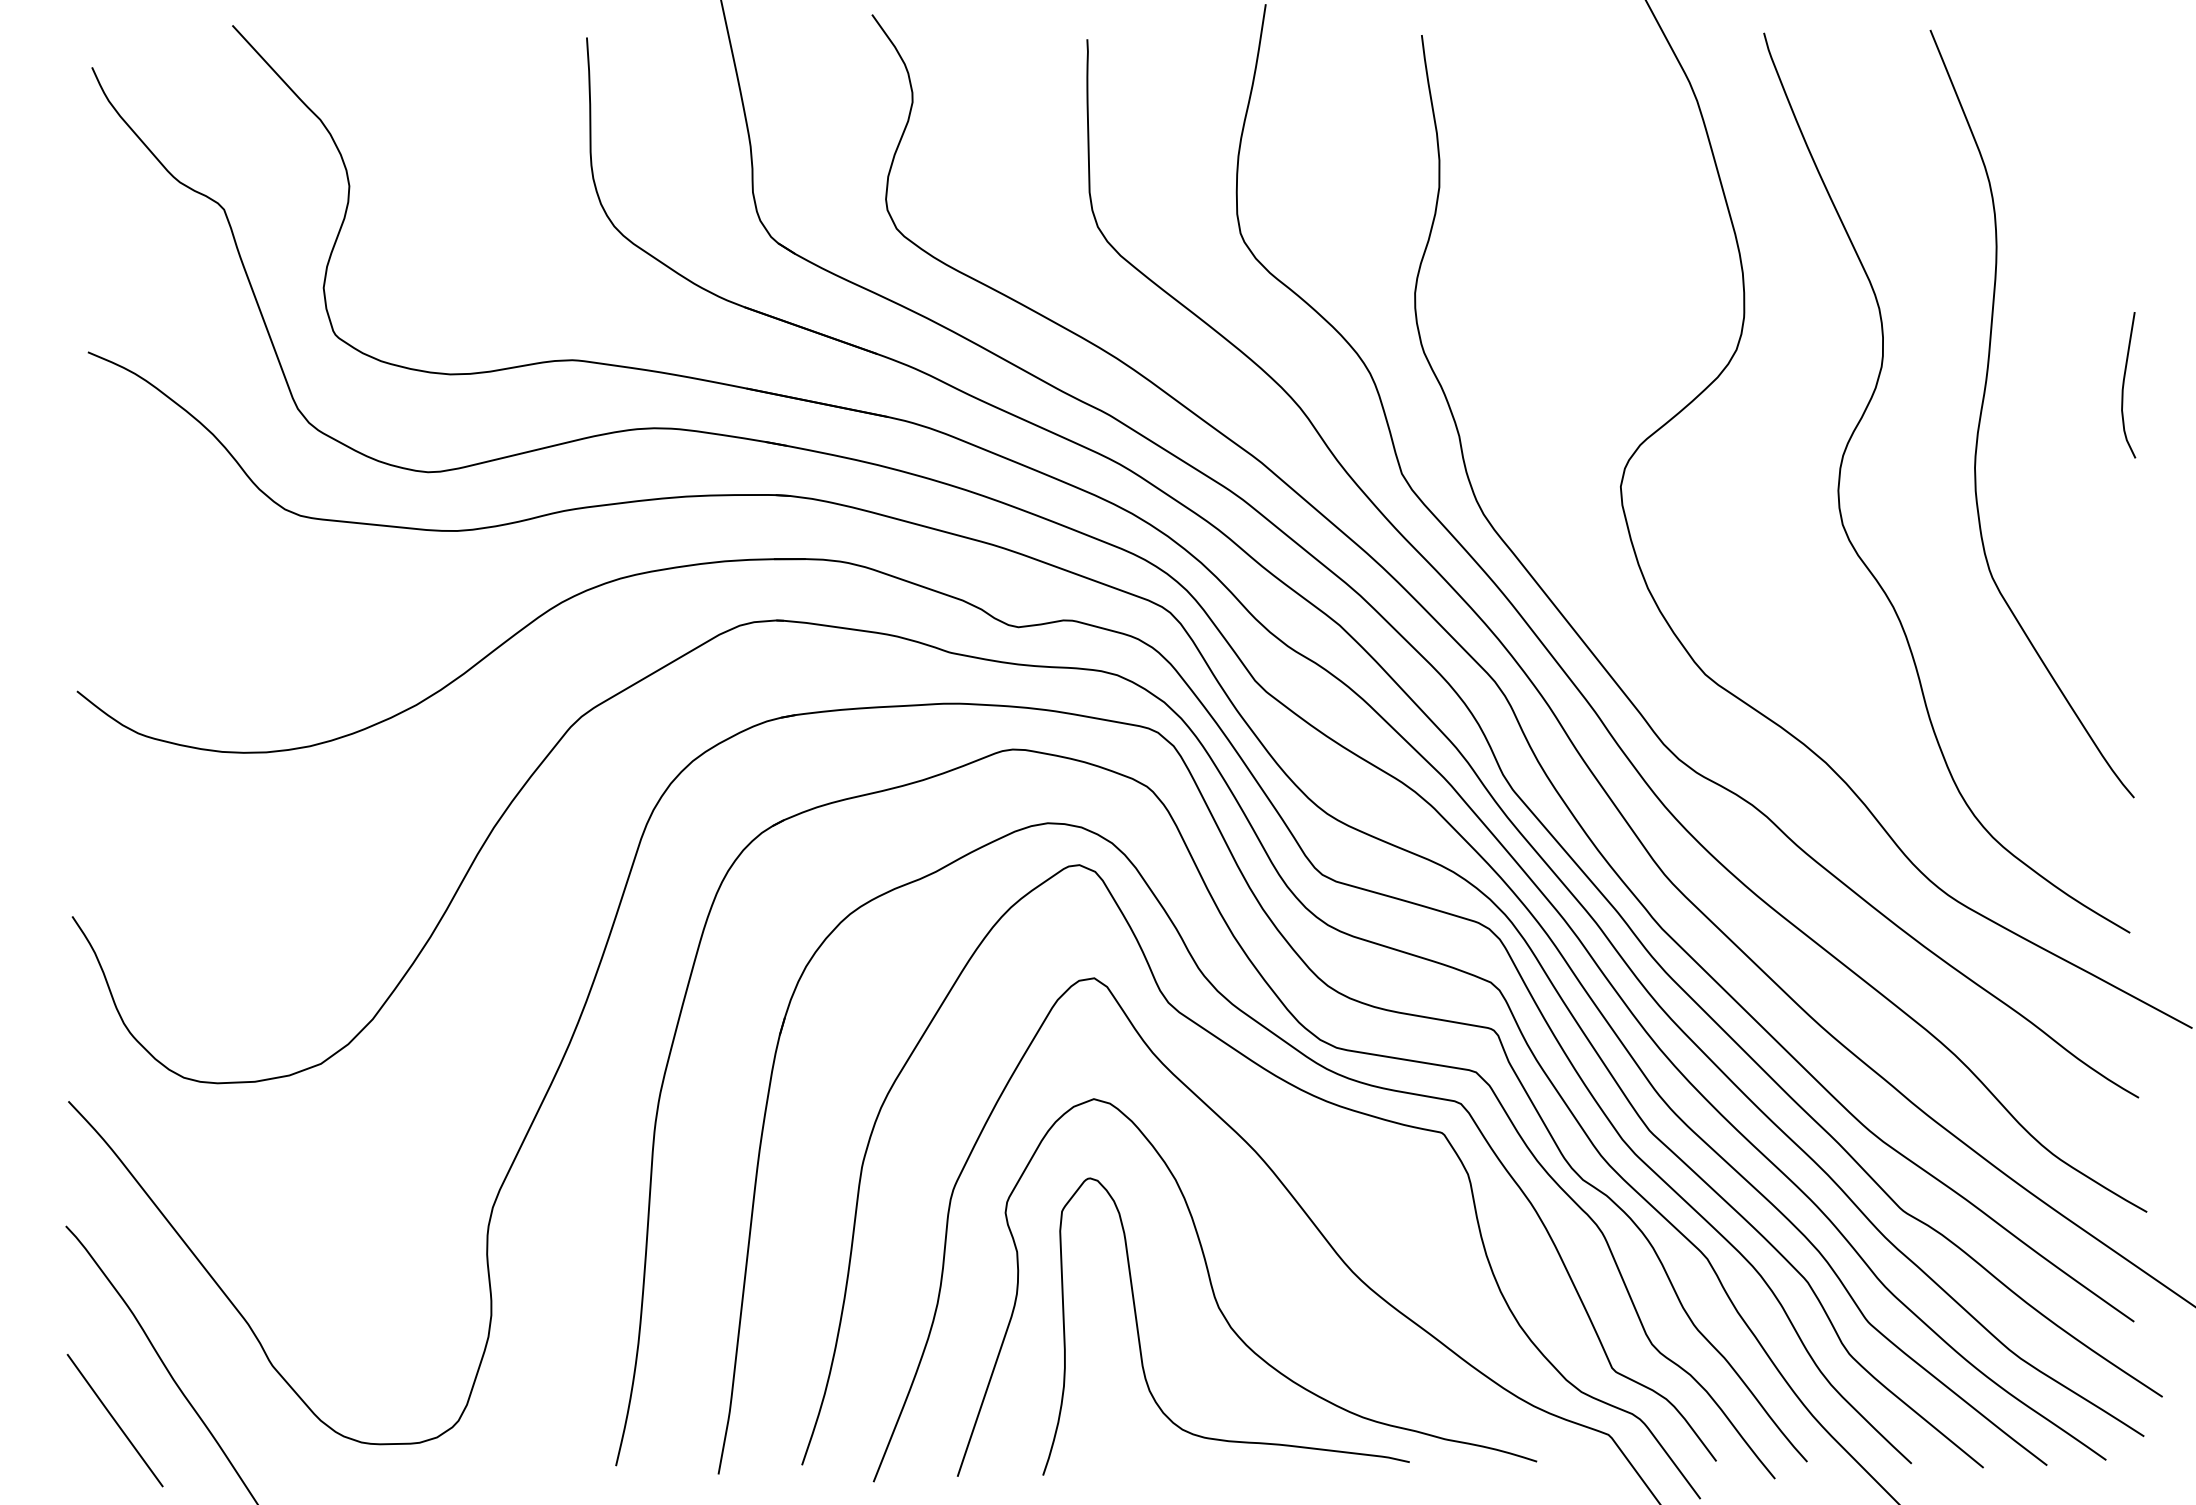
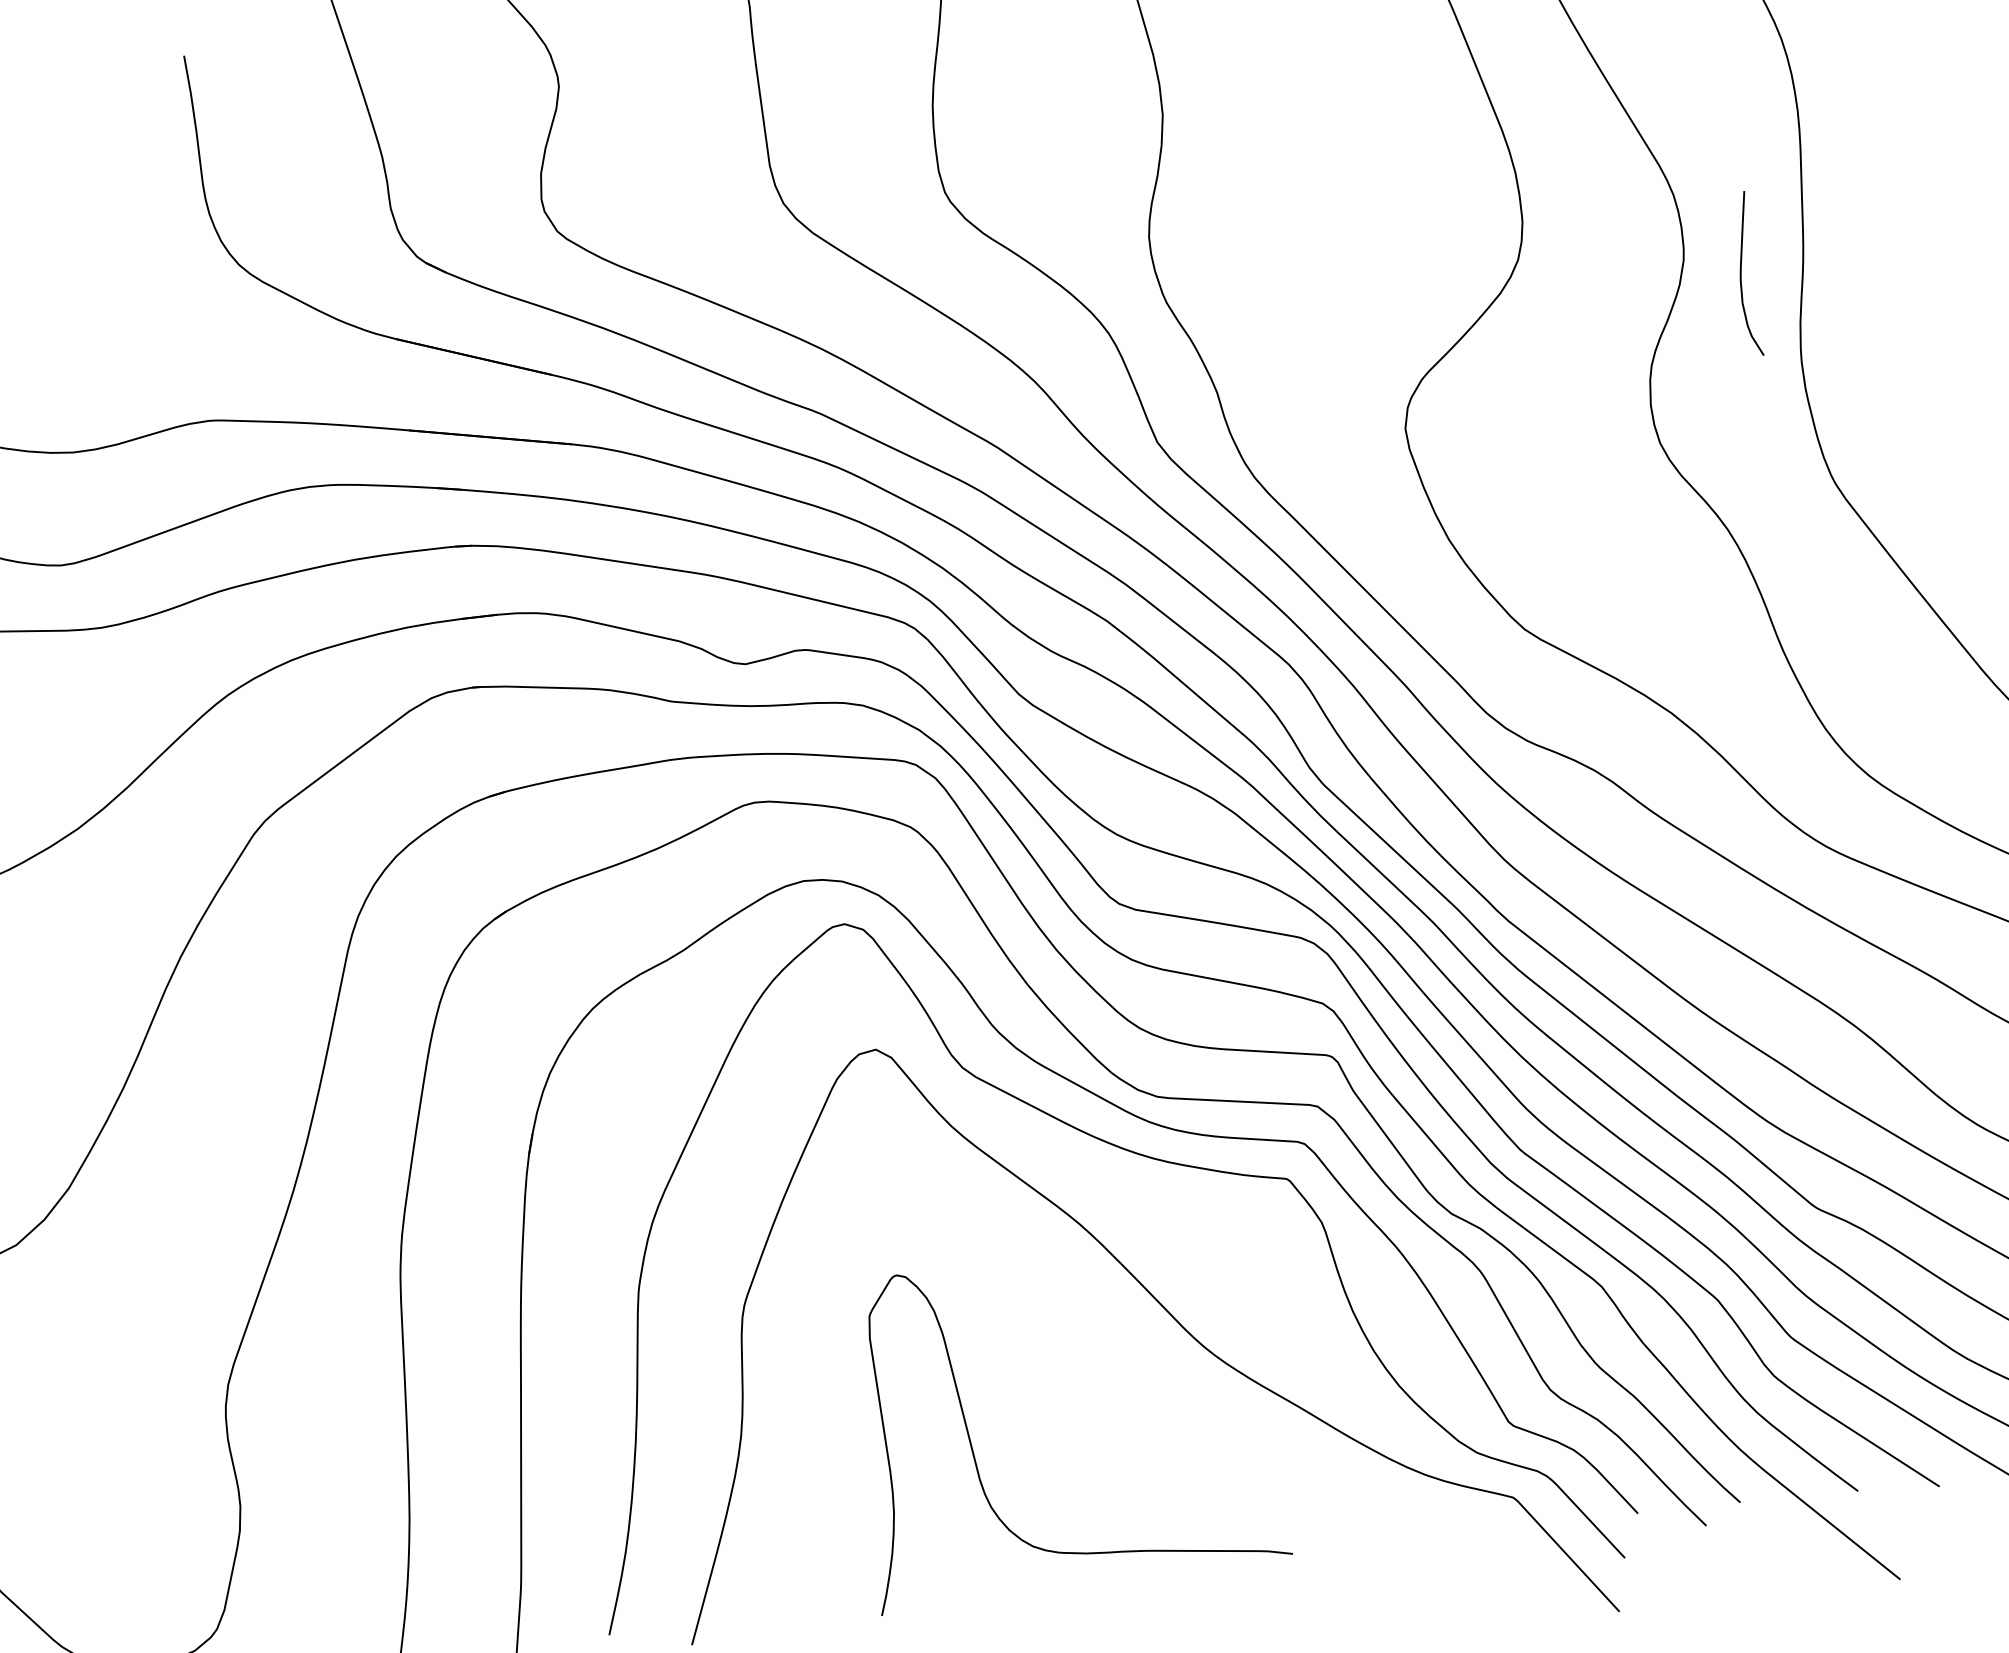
curve: (2124, 385) -> (1742, 275), moved
curve: (1216, 1298) -> (1054, 1394), removed

